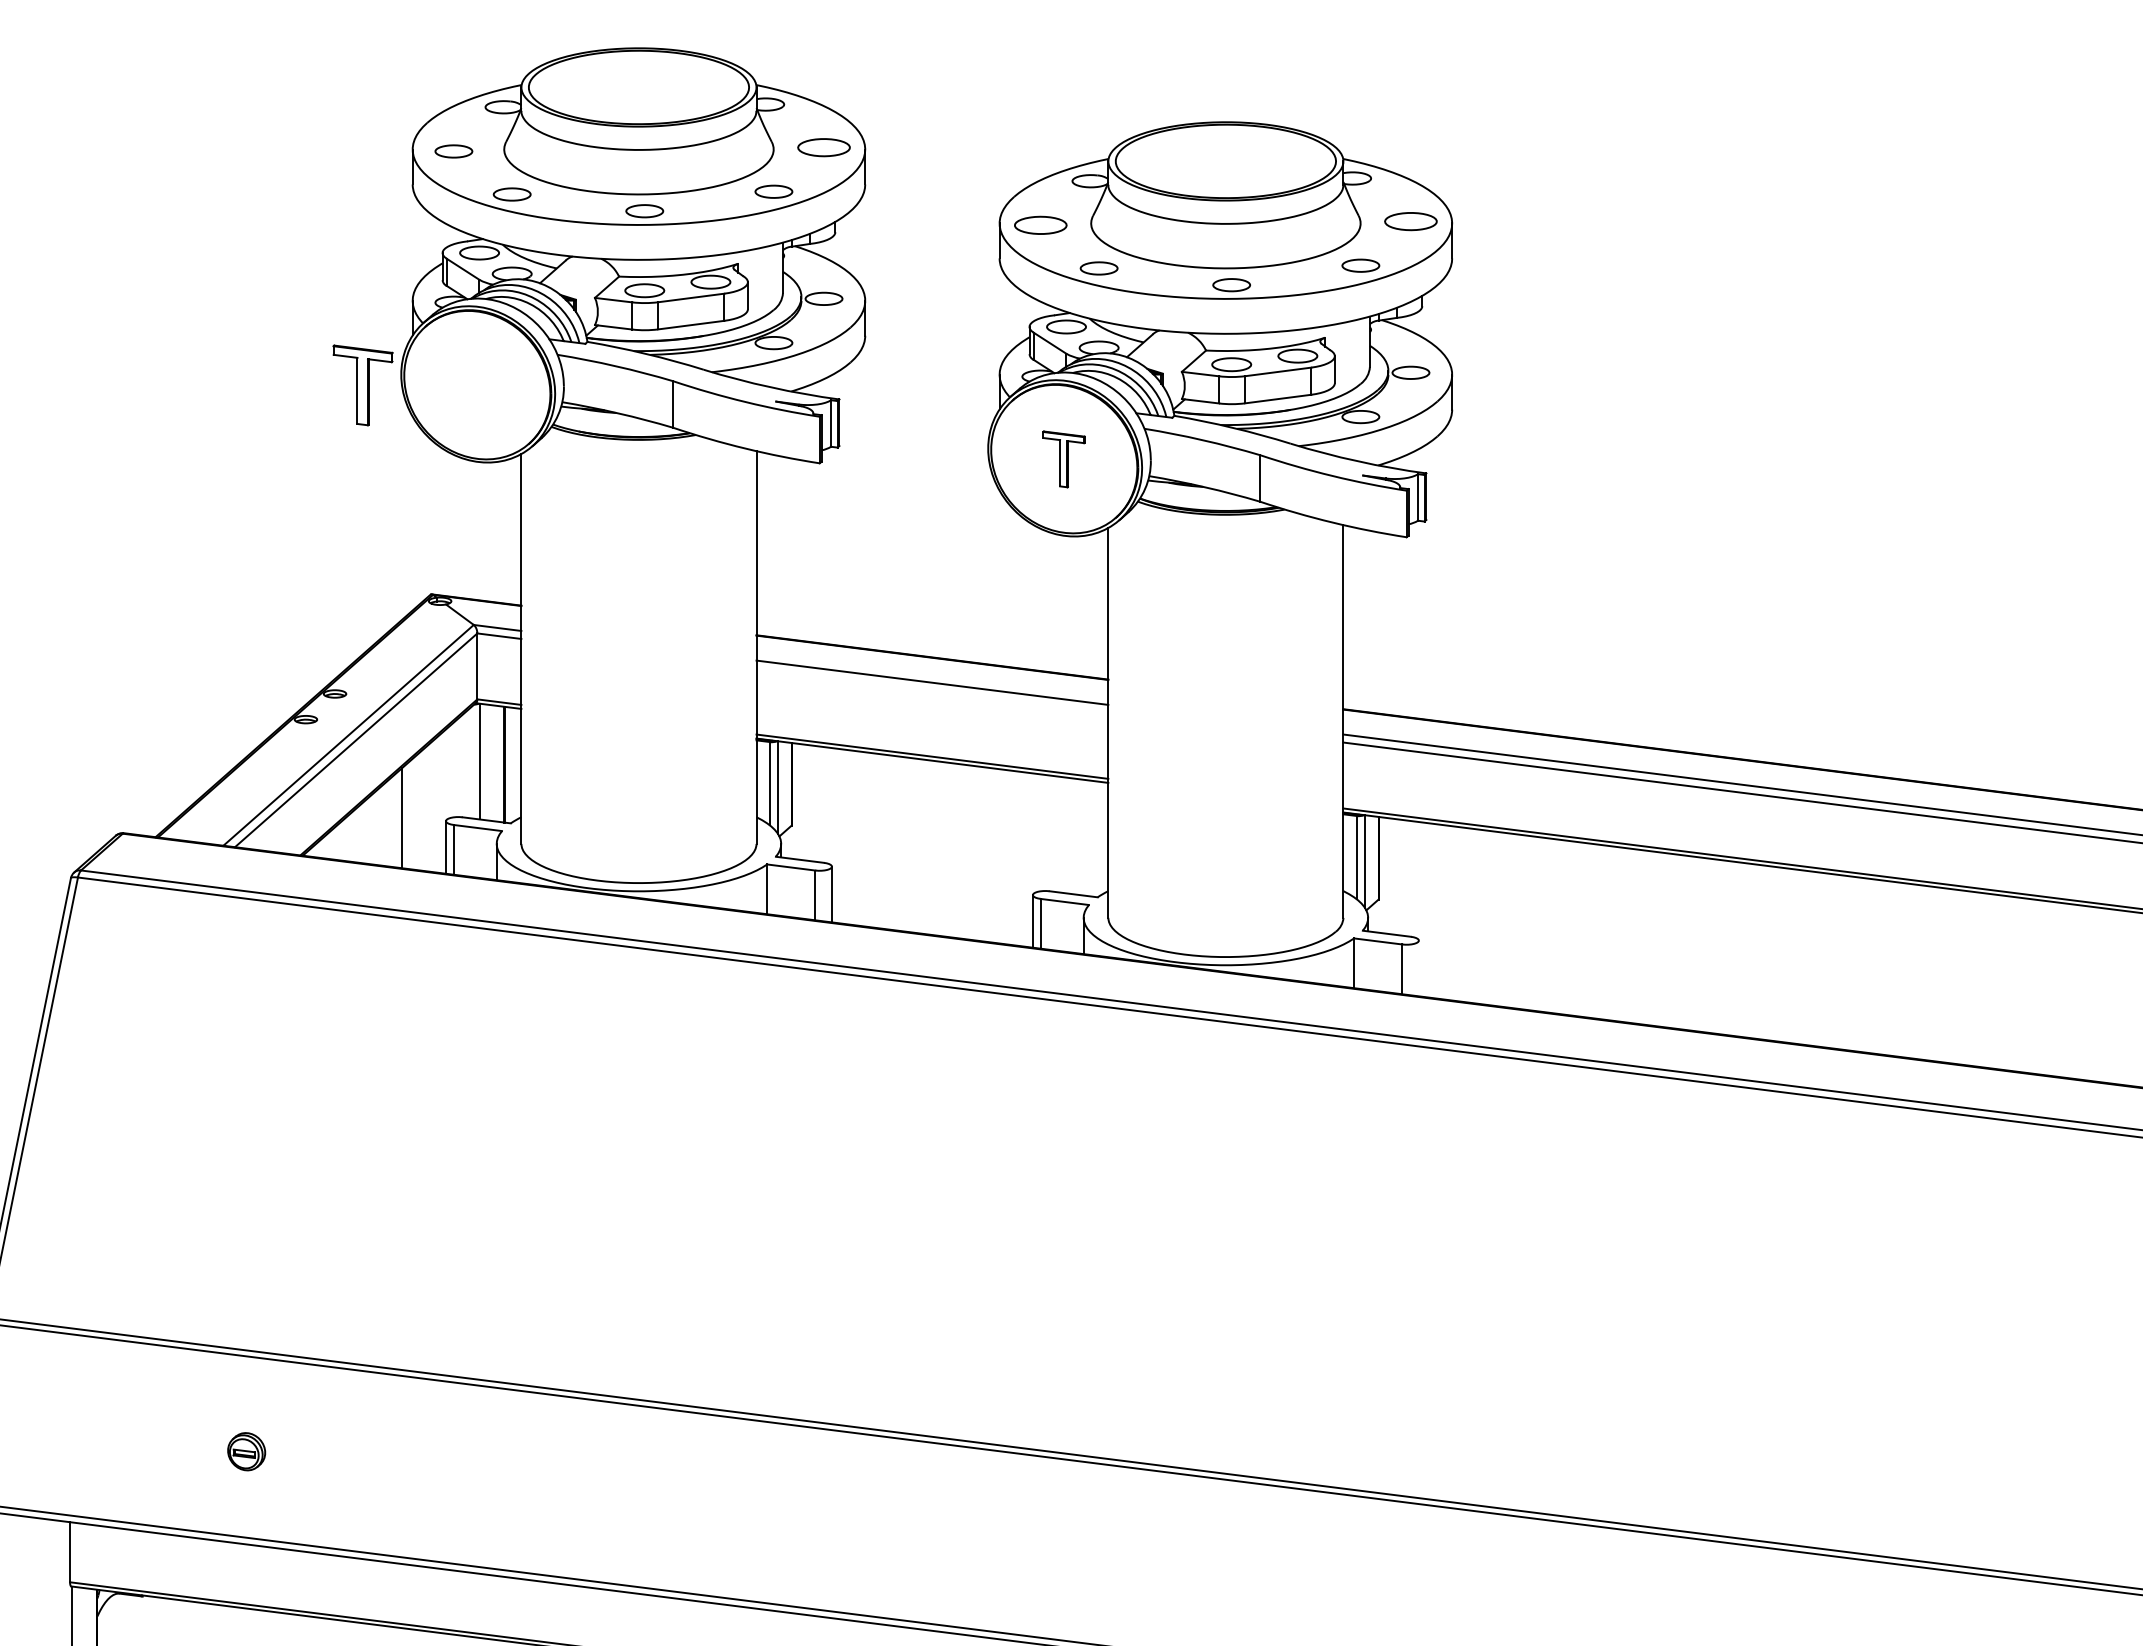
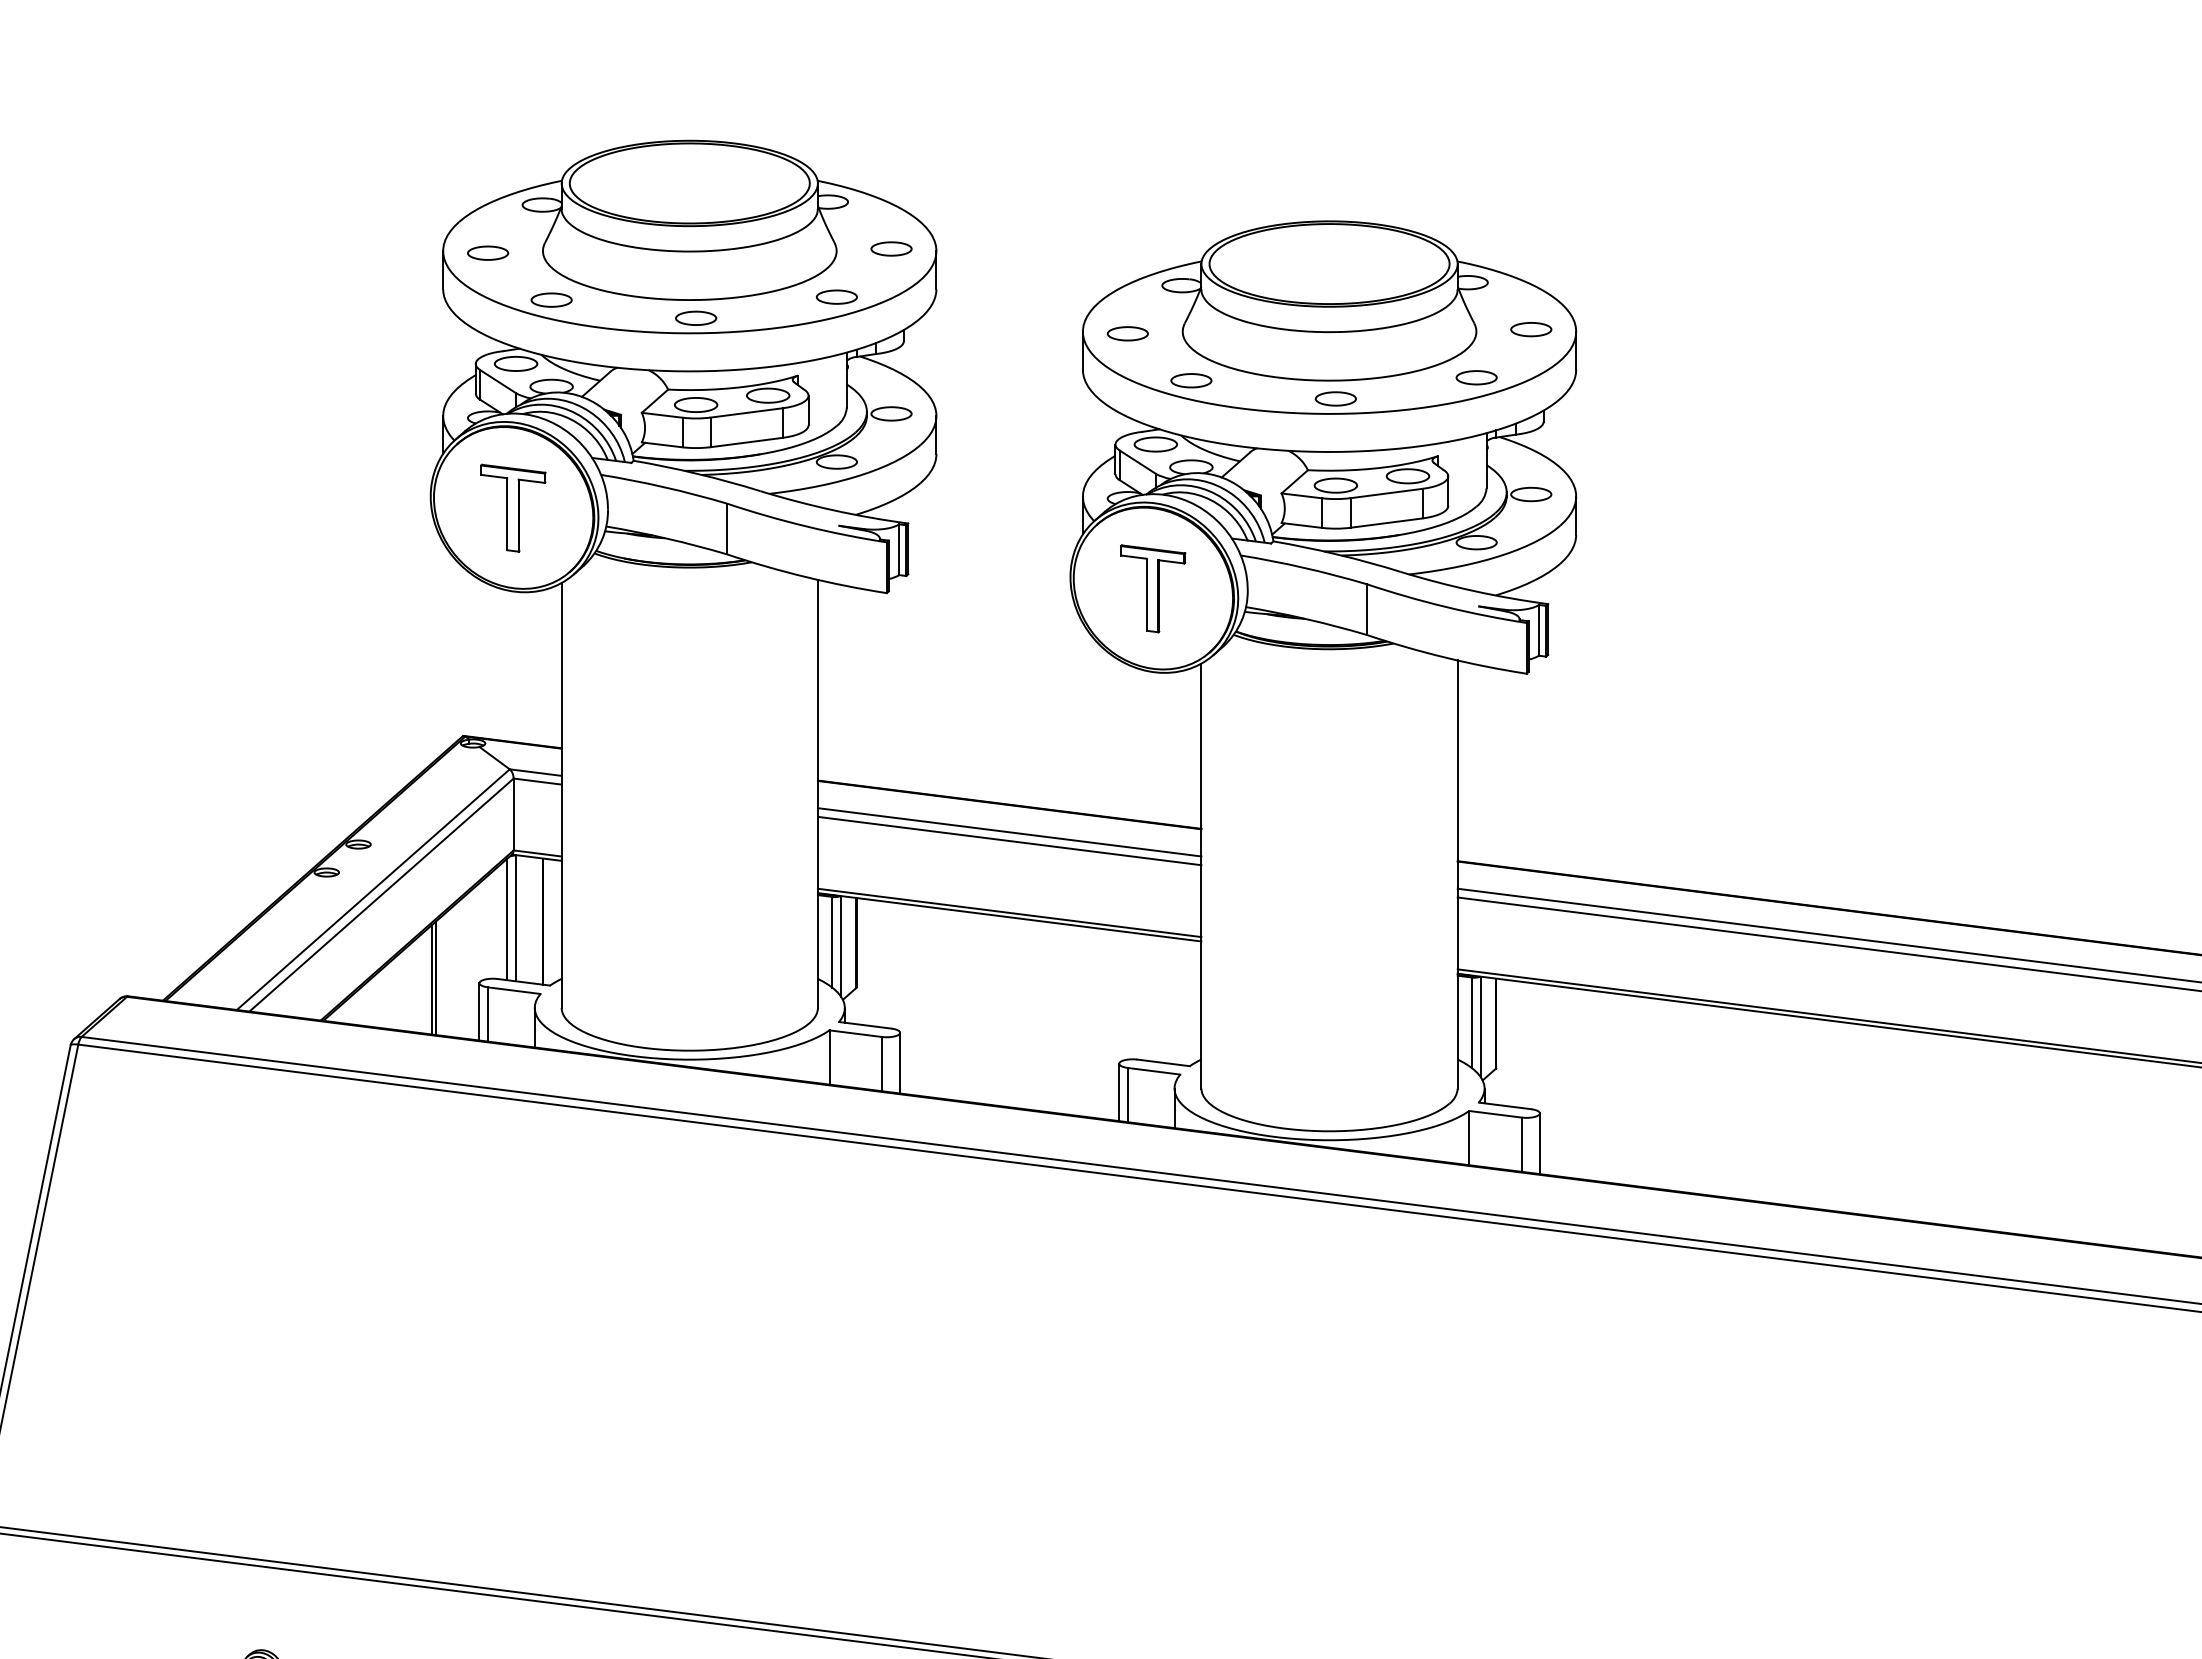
part: (823, 147) -> (890, 248), size x0.71
part: (1410, 221) -> (1530, 329), size x0.71
part: (1040, 225) -> (1127, 333), size x0.71
part: (362, 385) -> (512, 508), moved
part: (1063, 459) -> (1152, 588), size x1.43
line: (932, 690) -> (1009, 840), added
line: (471, 762) -> (507, 919), added
line: (406, 816) -> (436, 978), added
line: (1418, 968) -> (1539, 1143), added

